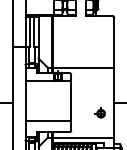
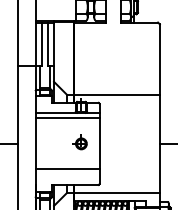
line: (48, 84) -> (67, 118), added
part: (99, 112) -> (79, 142), moved

